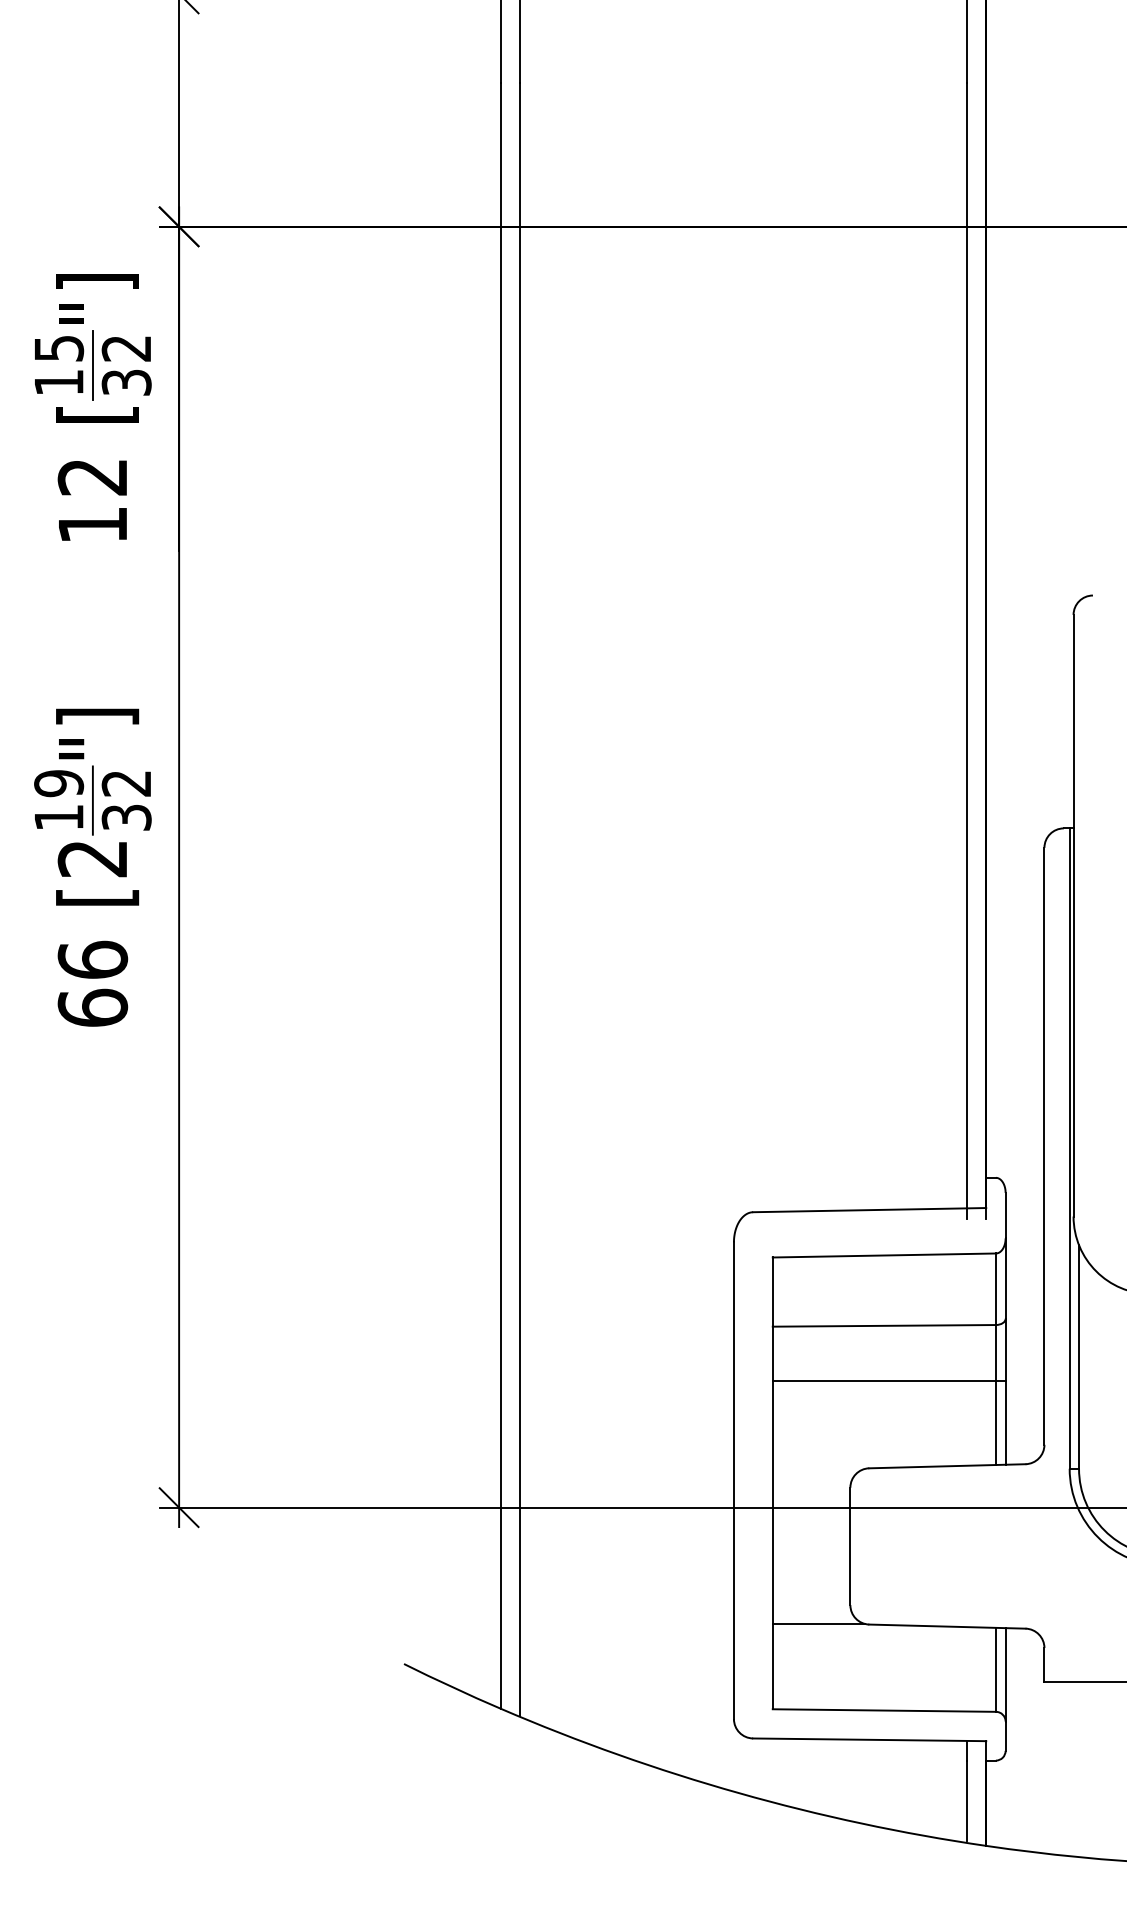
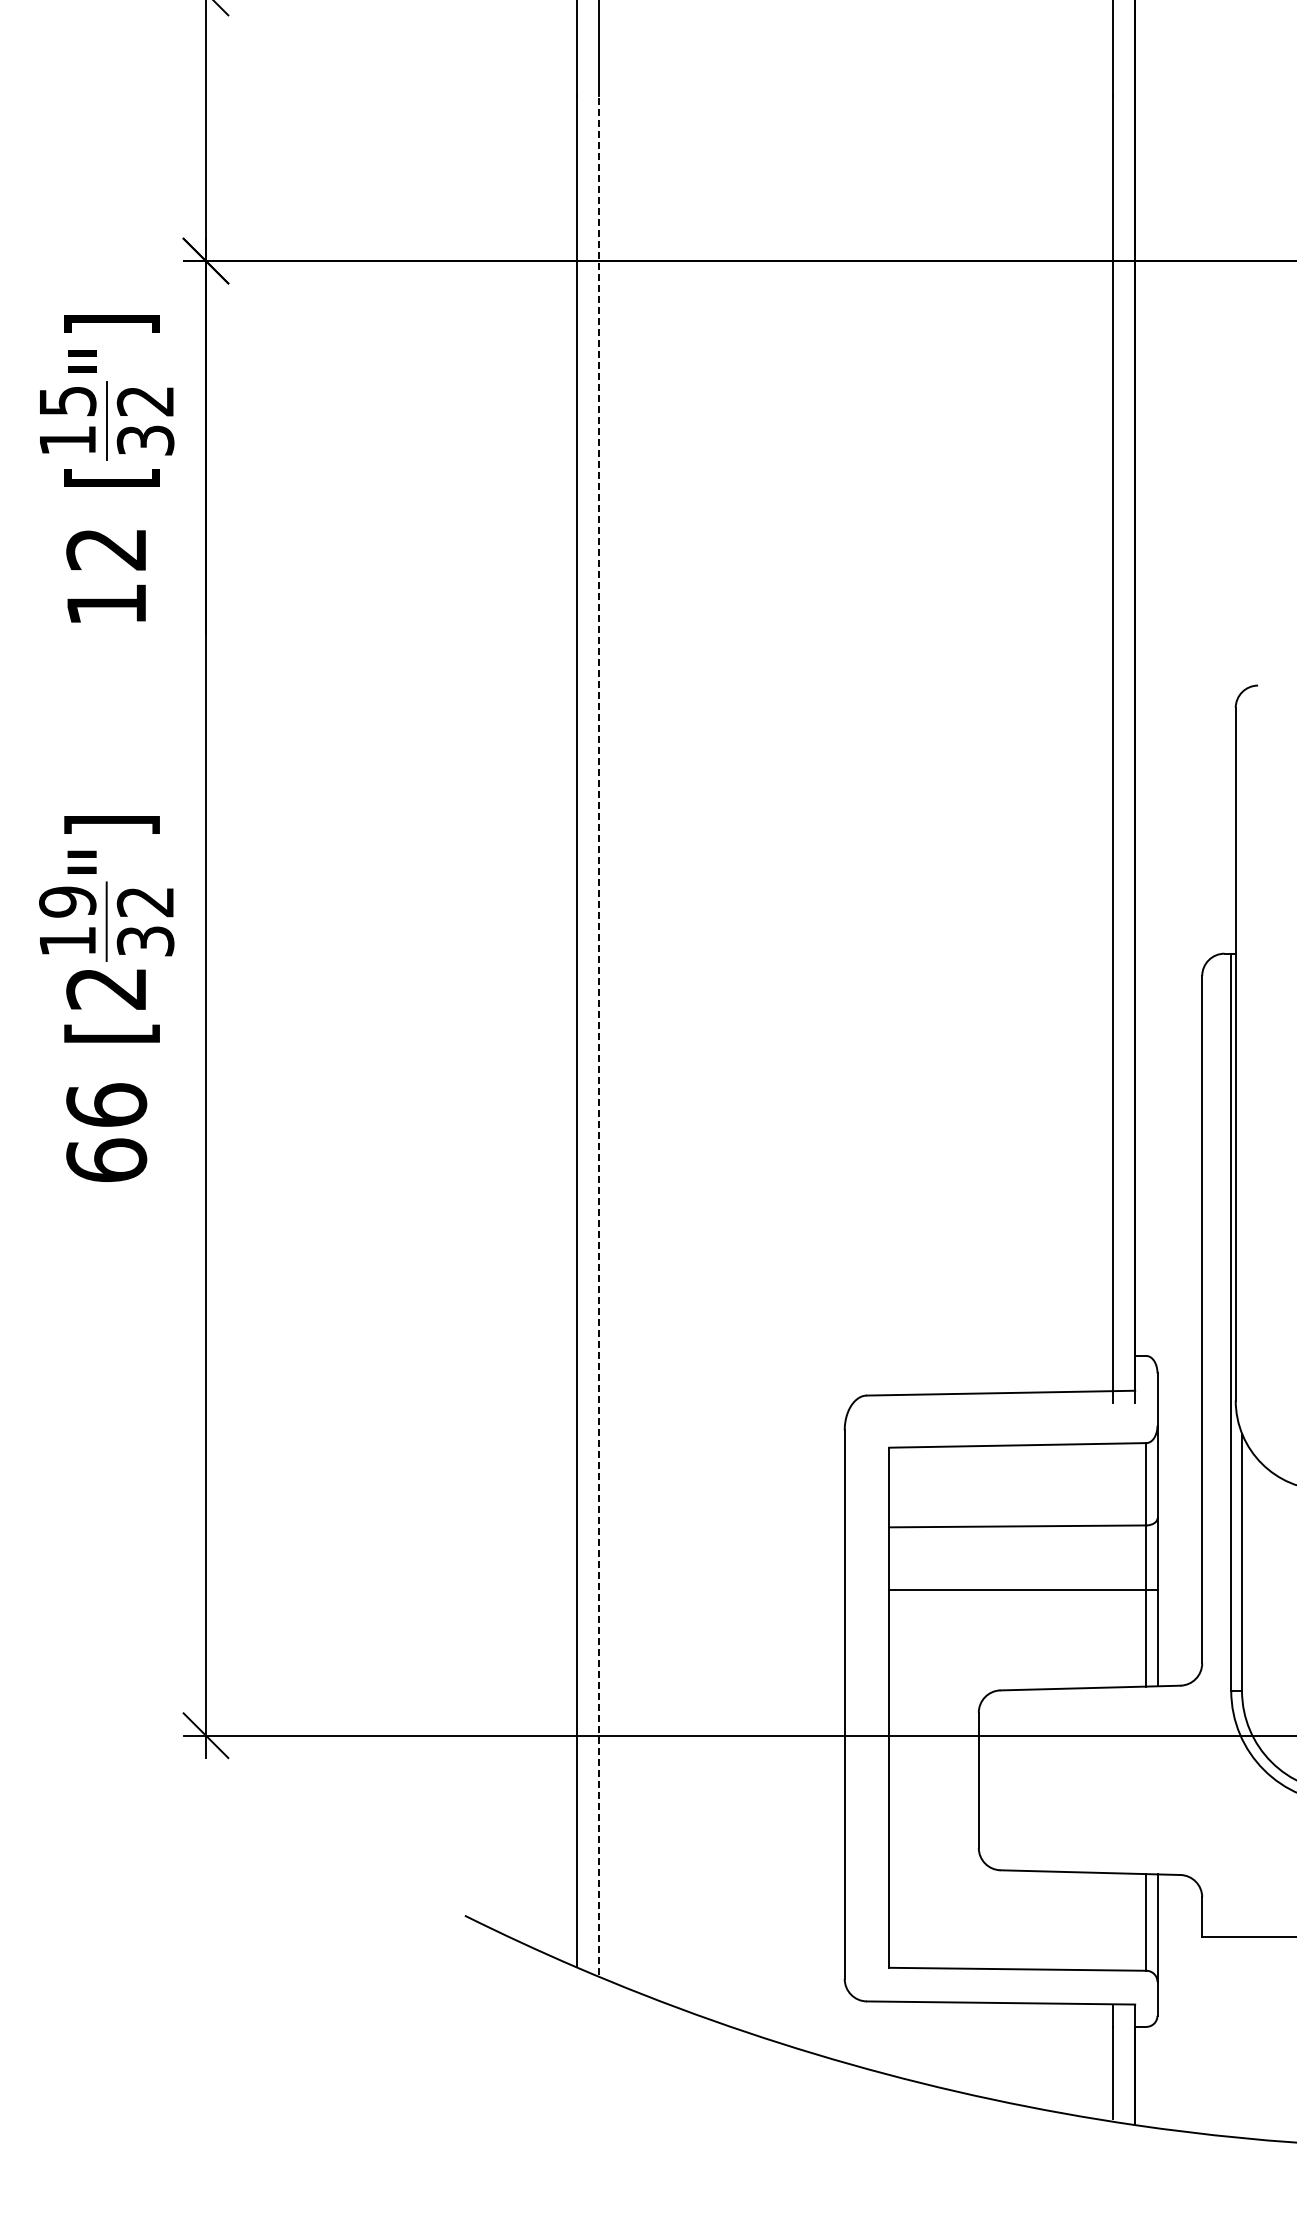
line: (520, 899) -> (598, 1035), solid -> dashed
line: (818, 1623) -> (942, 1869), removed

